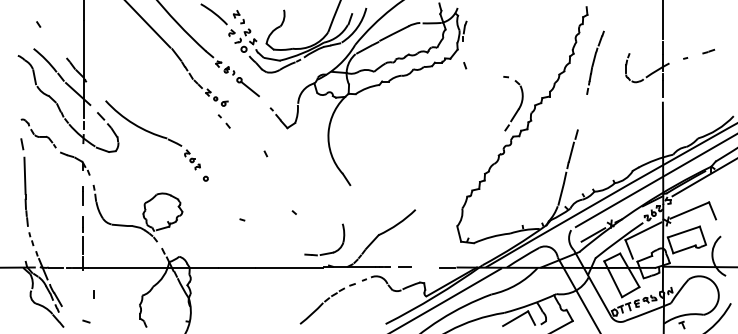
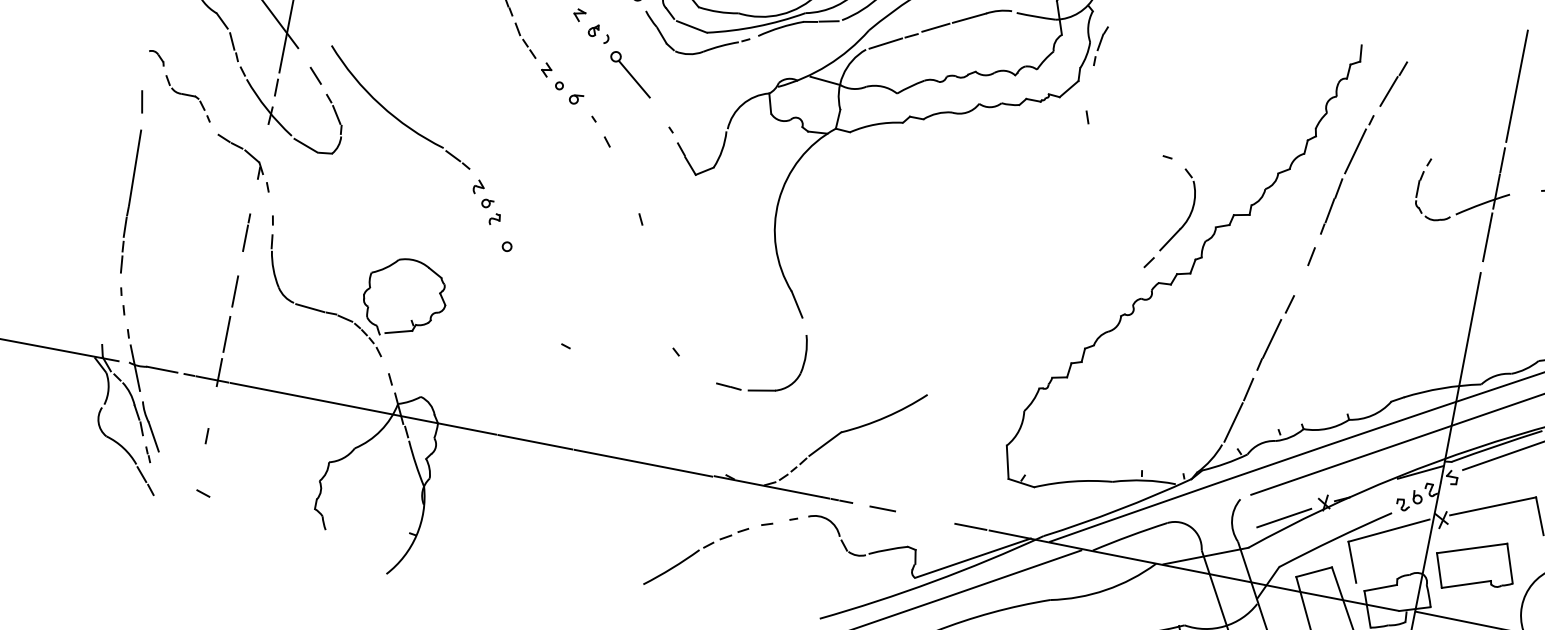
part: (595, 62) -> (1357, 163), size x1.67
part: (223, 121) -> (599, 131), moved
part: (327, 252) -> (763, 388), moved
line: (93, 294) -> (206, 436), moved

